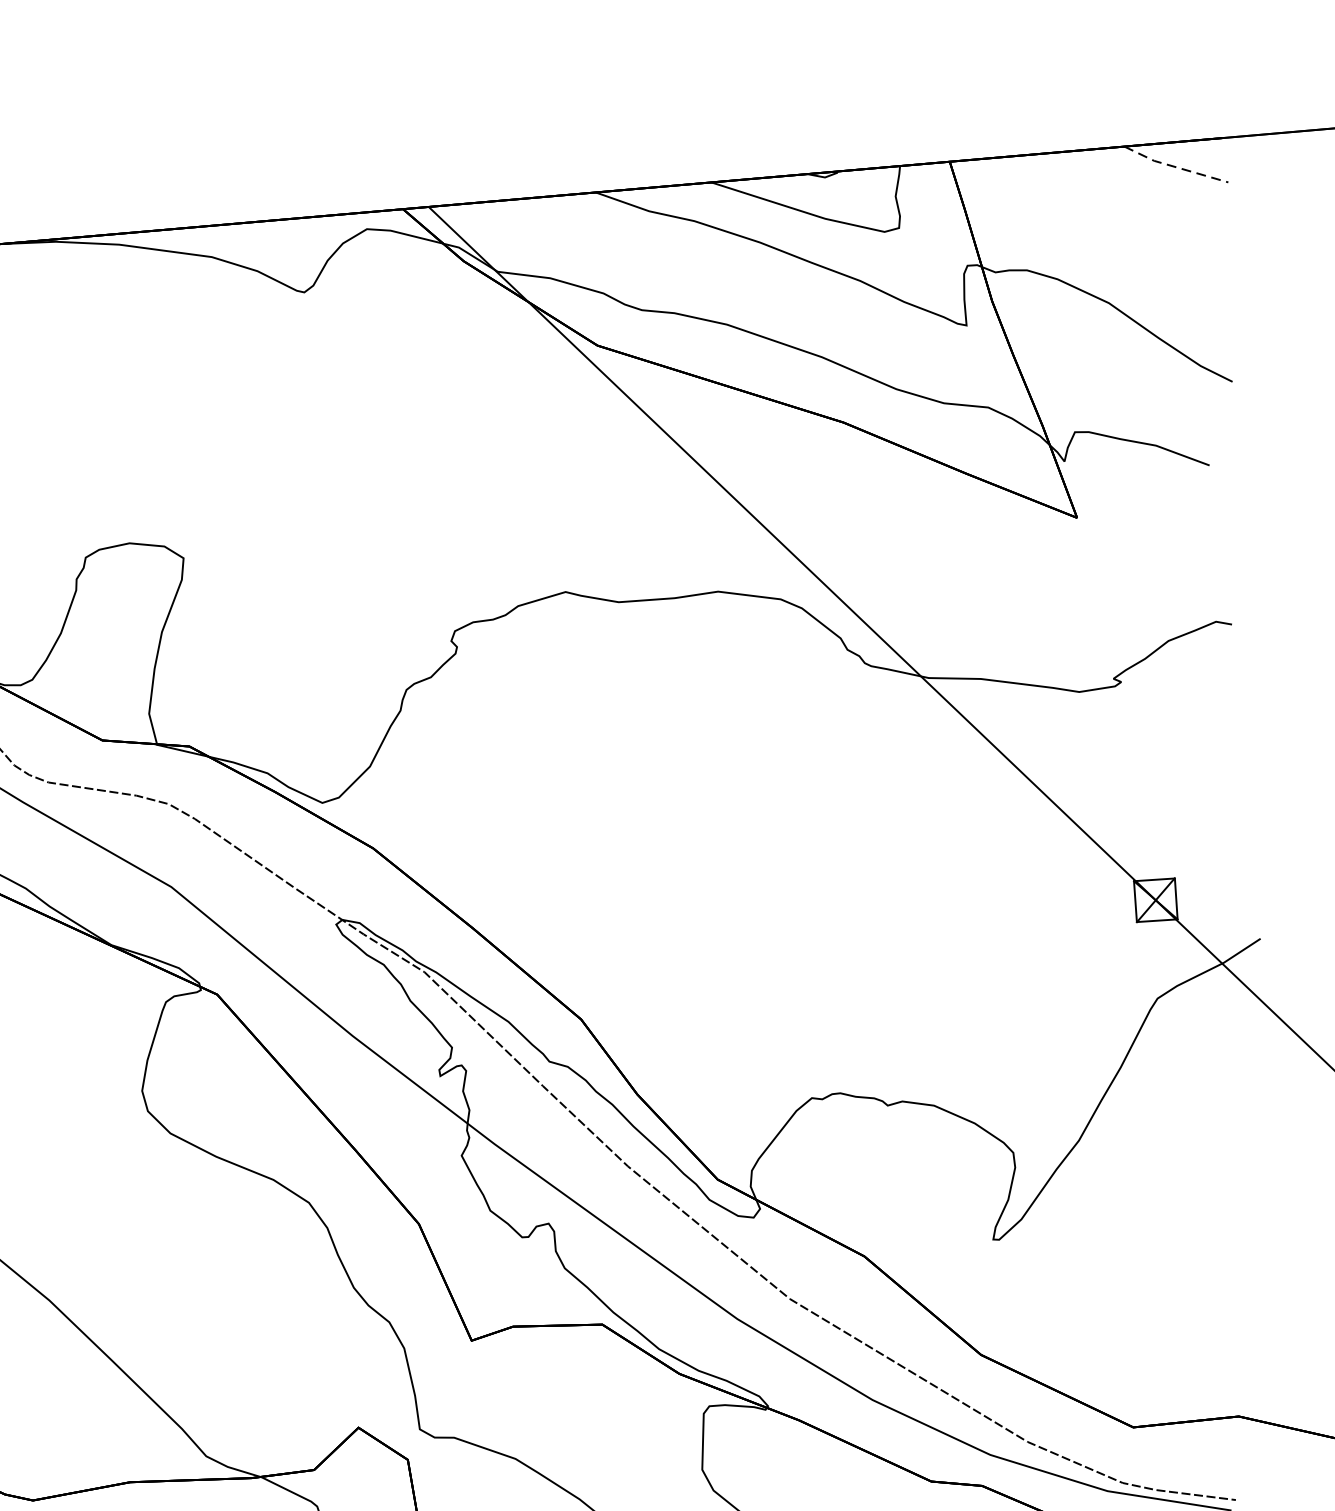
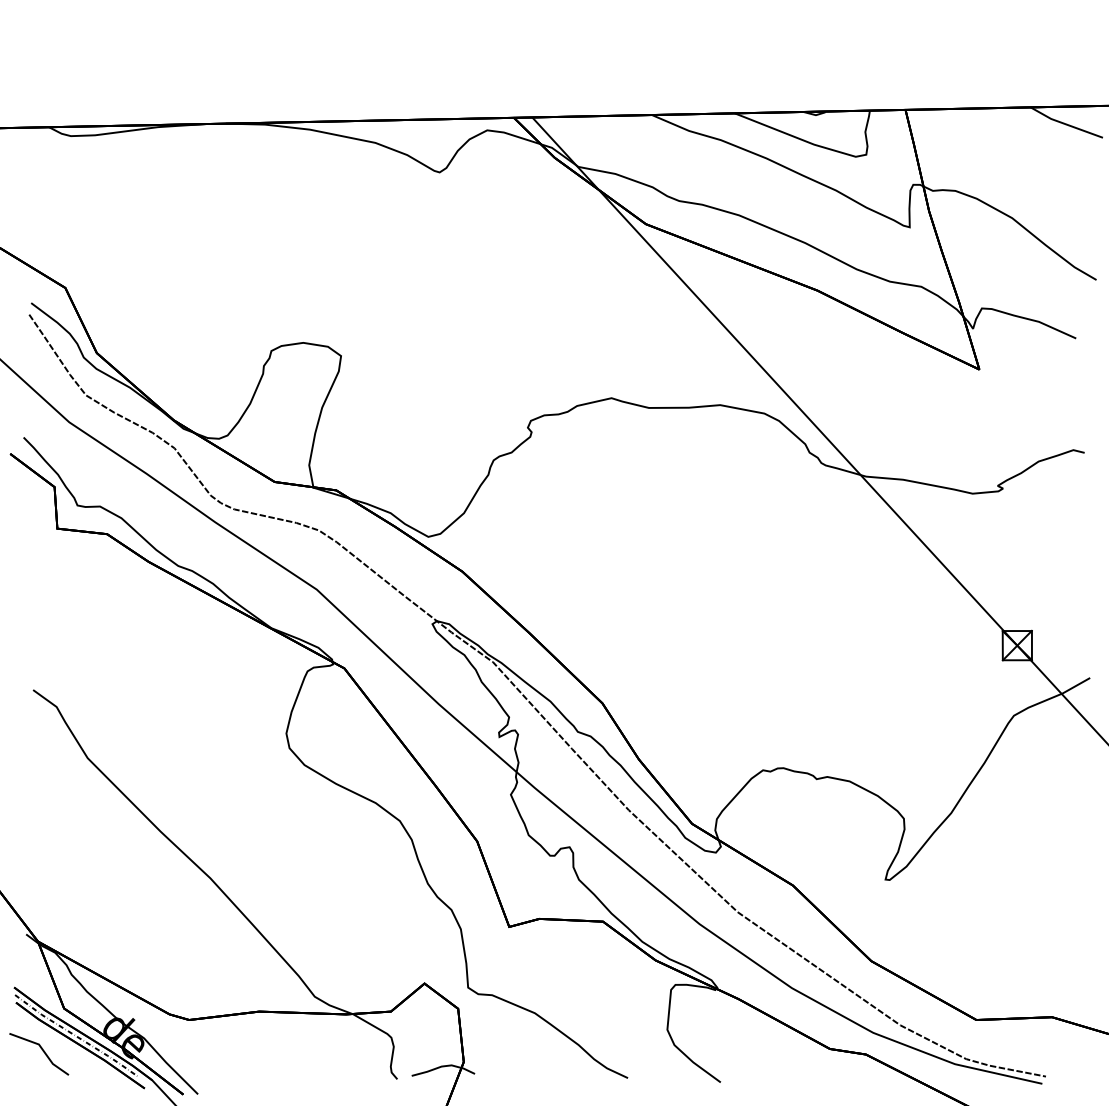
line: (1174, 167) -> (1065, 124), dashed -> solid

